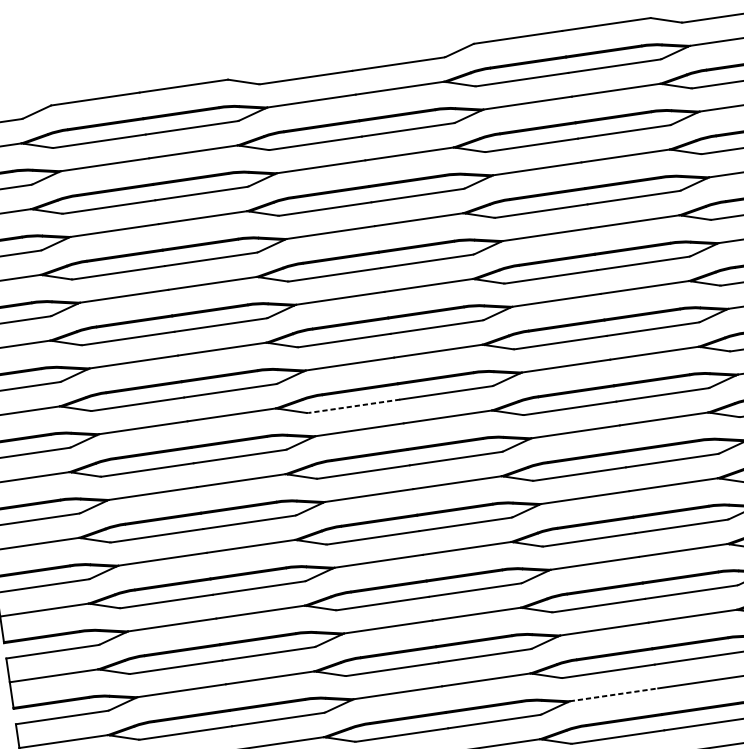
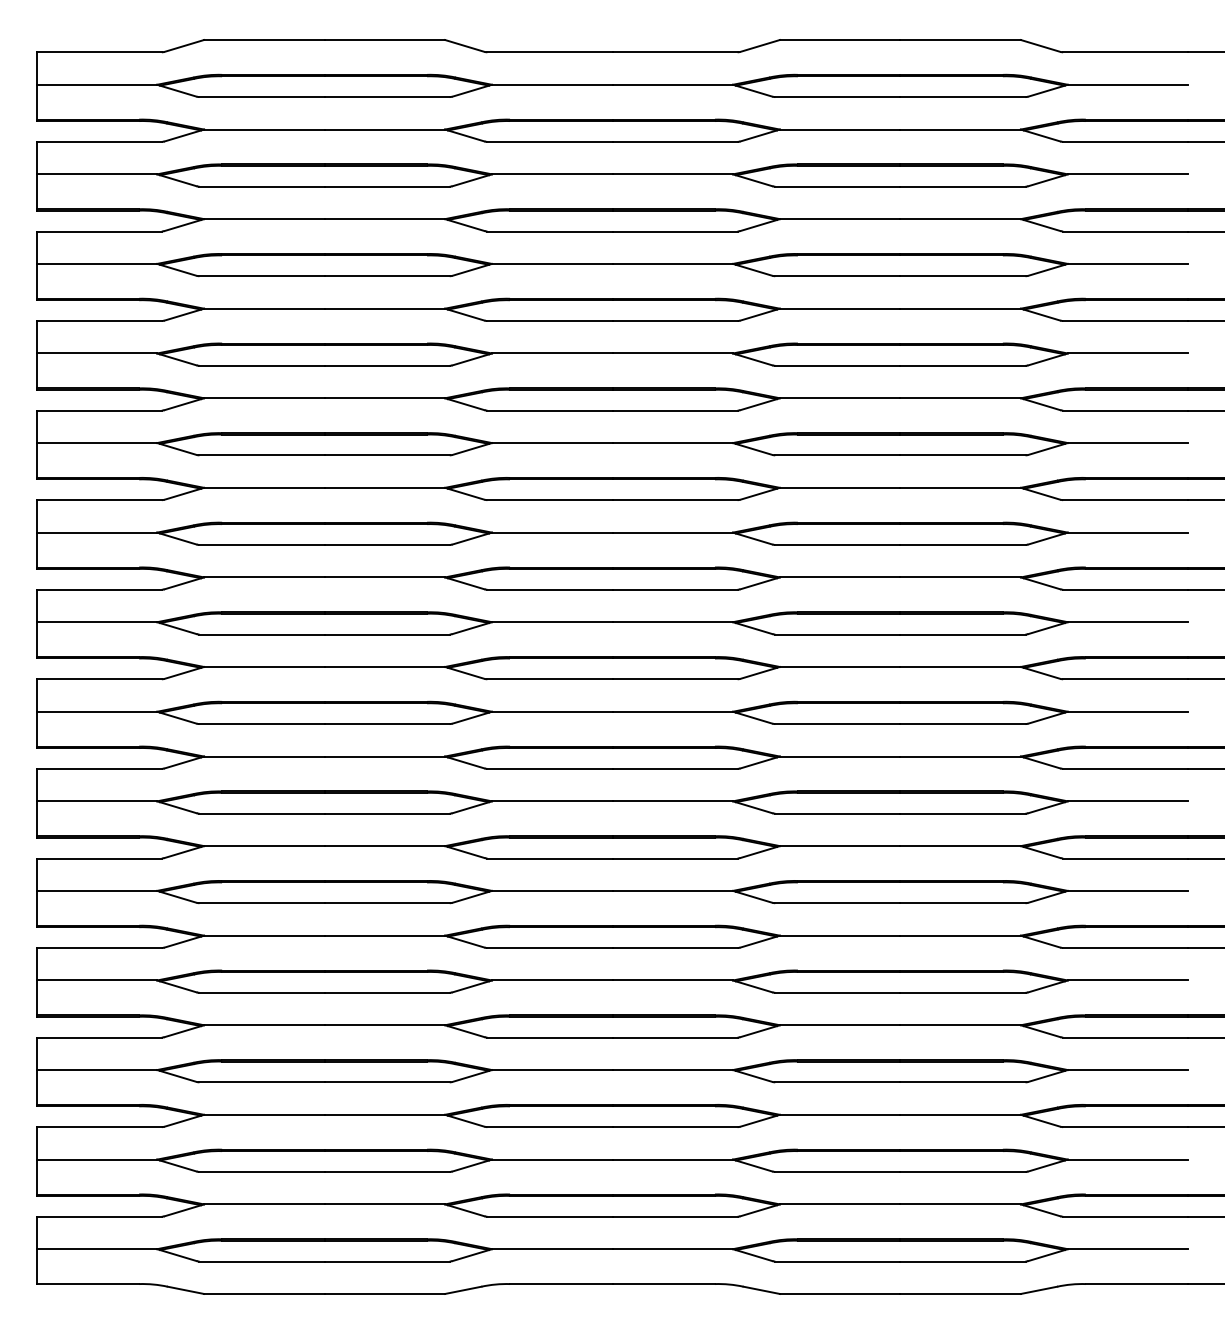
line: (354, 406) -> (549, 500), dashed -> solid
line: (614, 694) -> (840, 935), dashed -> solid

